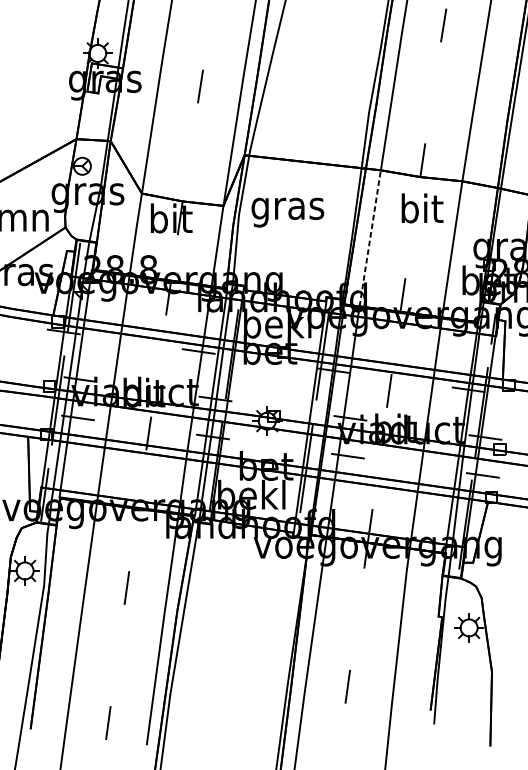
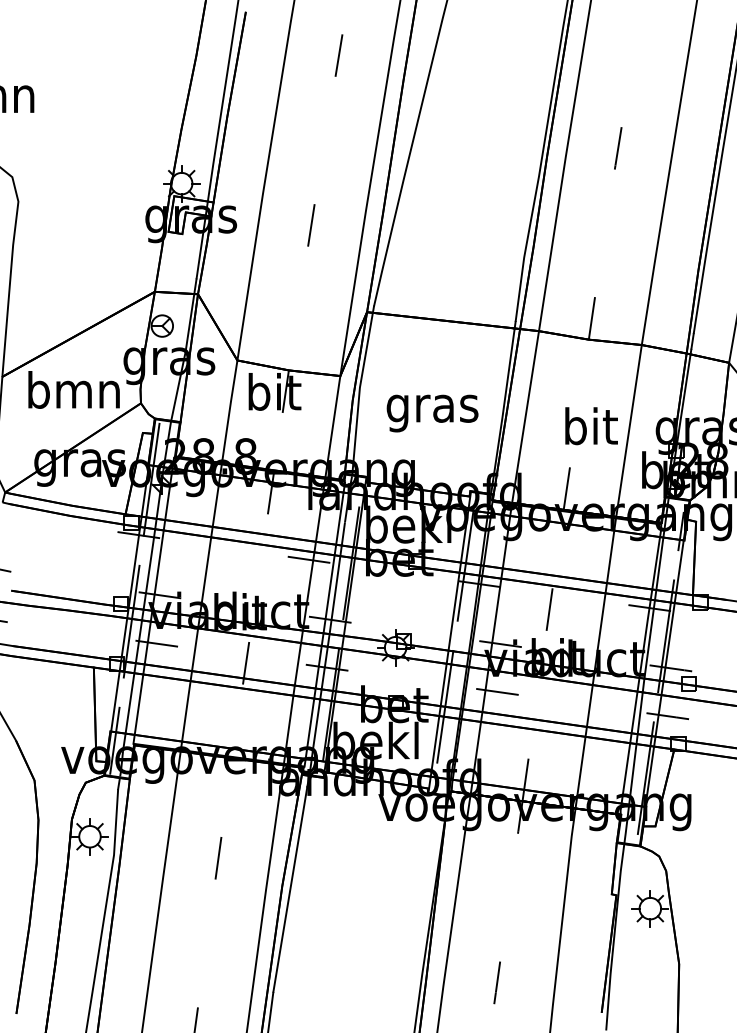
text: (422, 208) -> (591, 426), moved
text: (287, 212) -> (432, 413), moved
line: (370, 238) -> (525, 417), dashed -> solid

